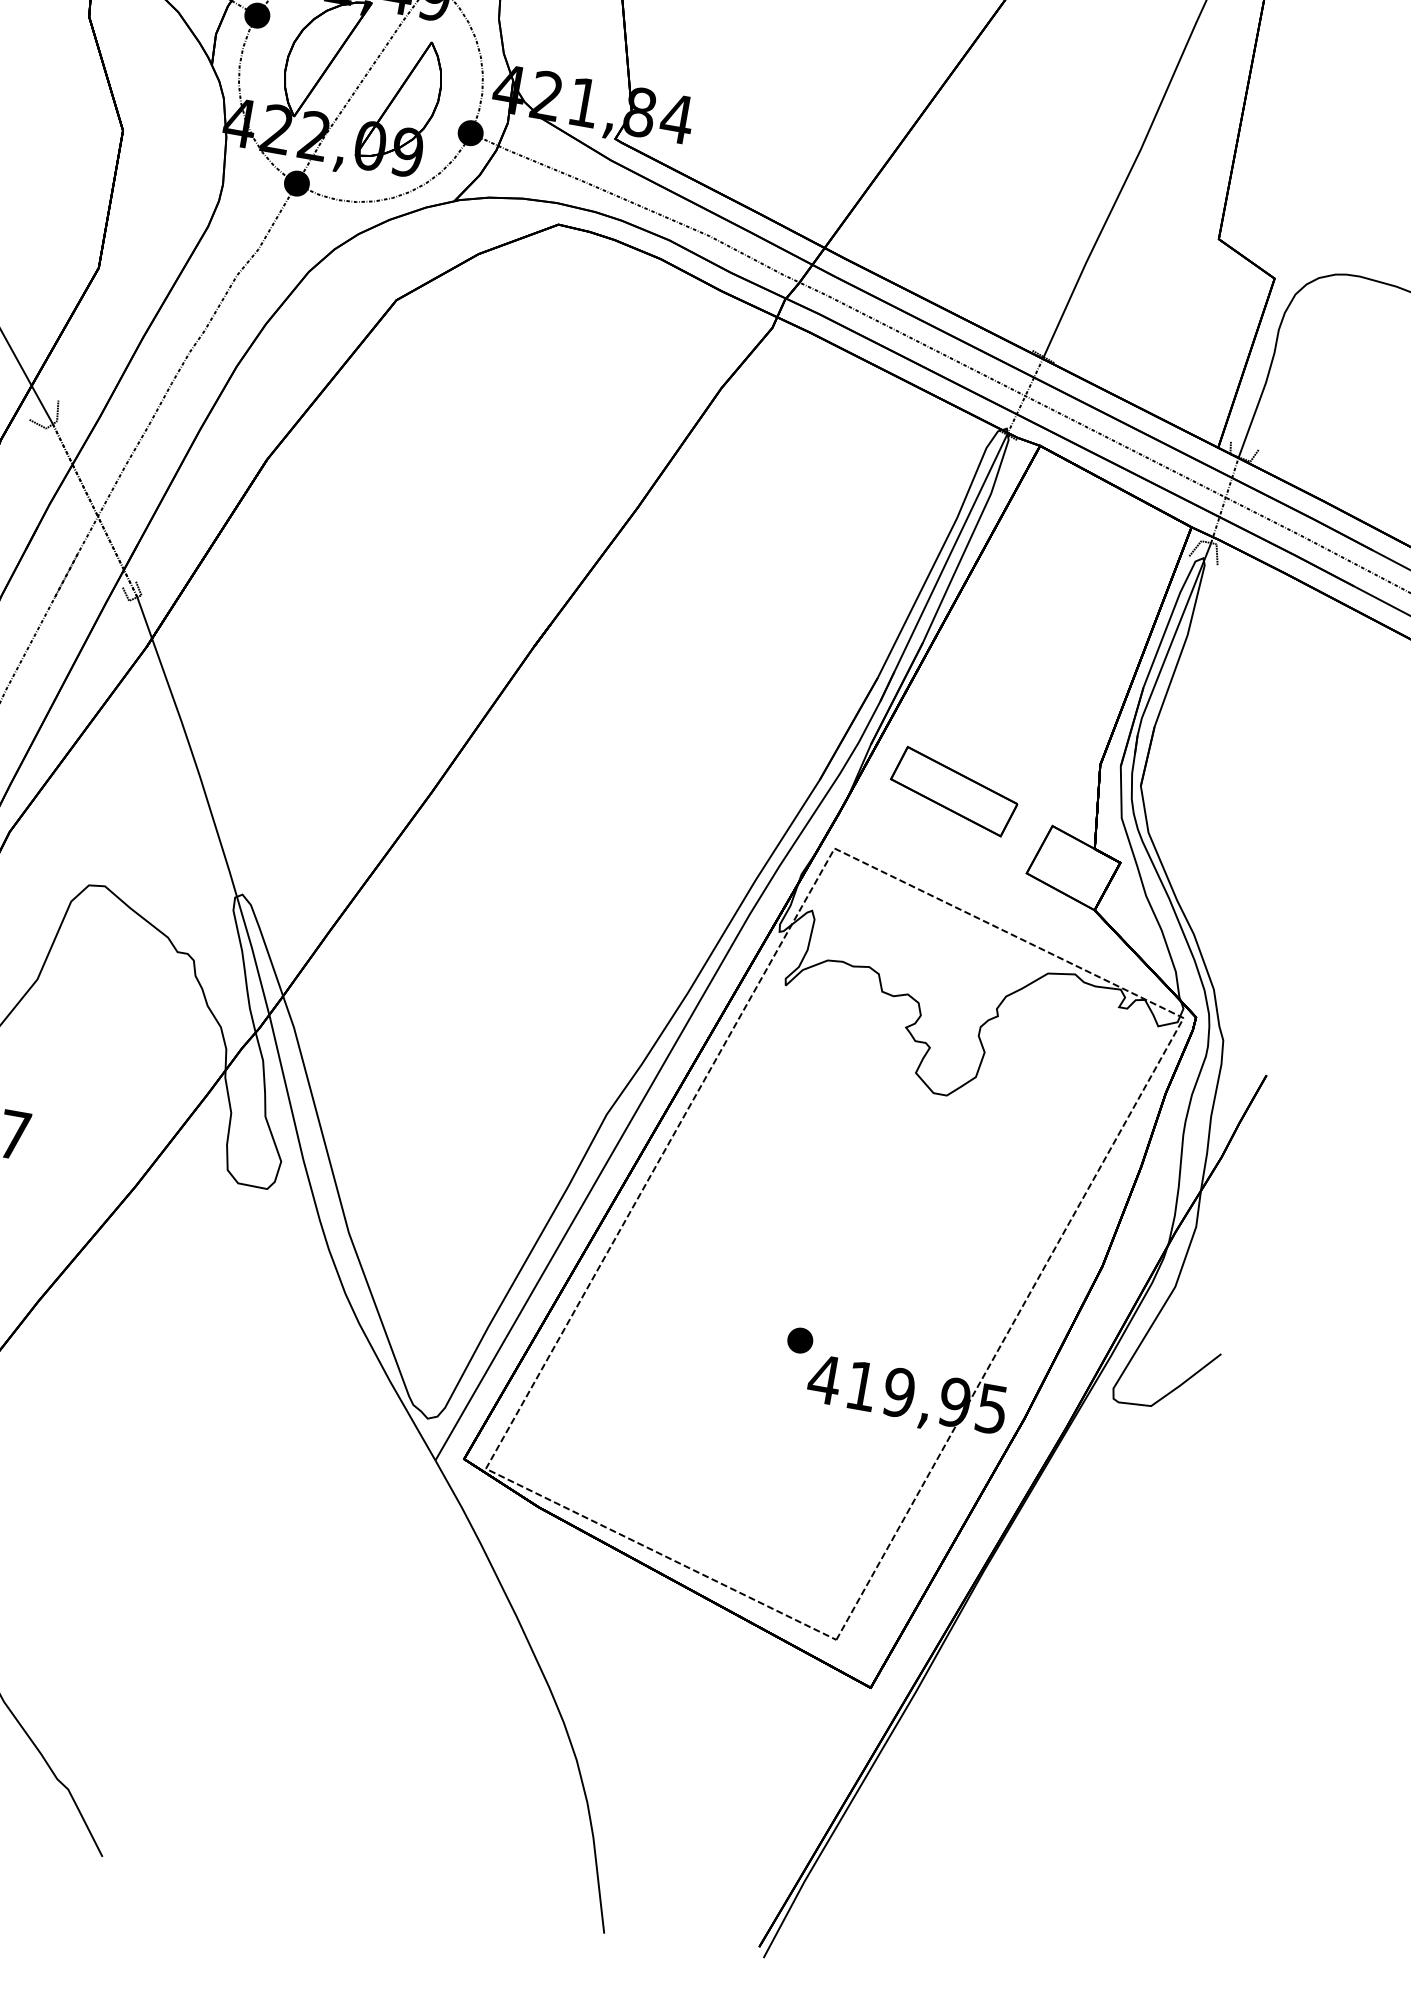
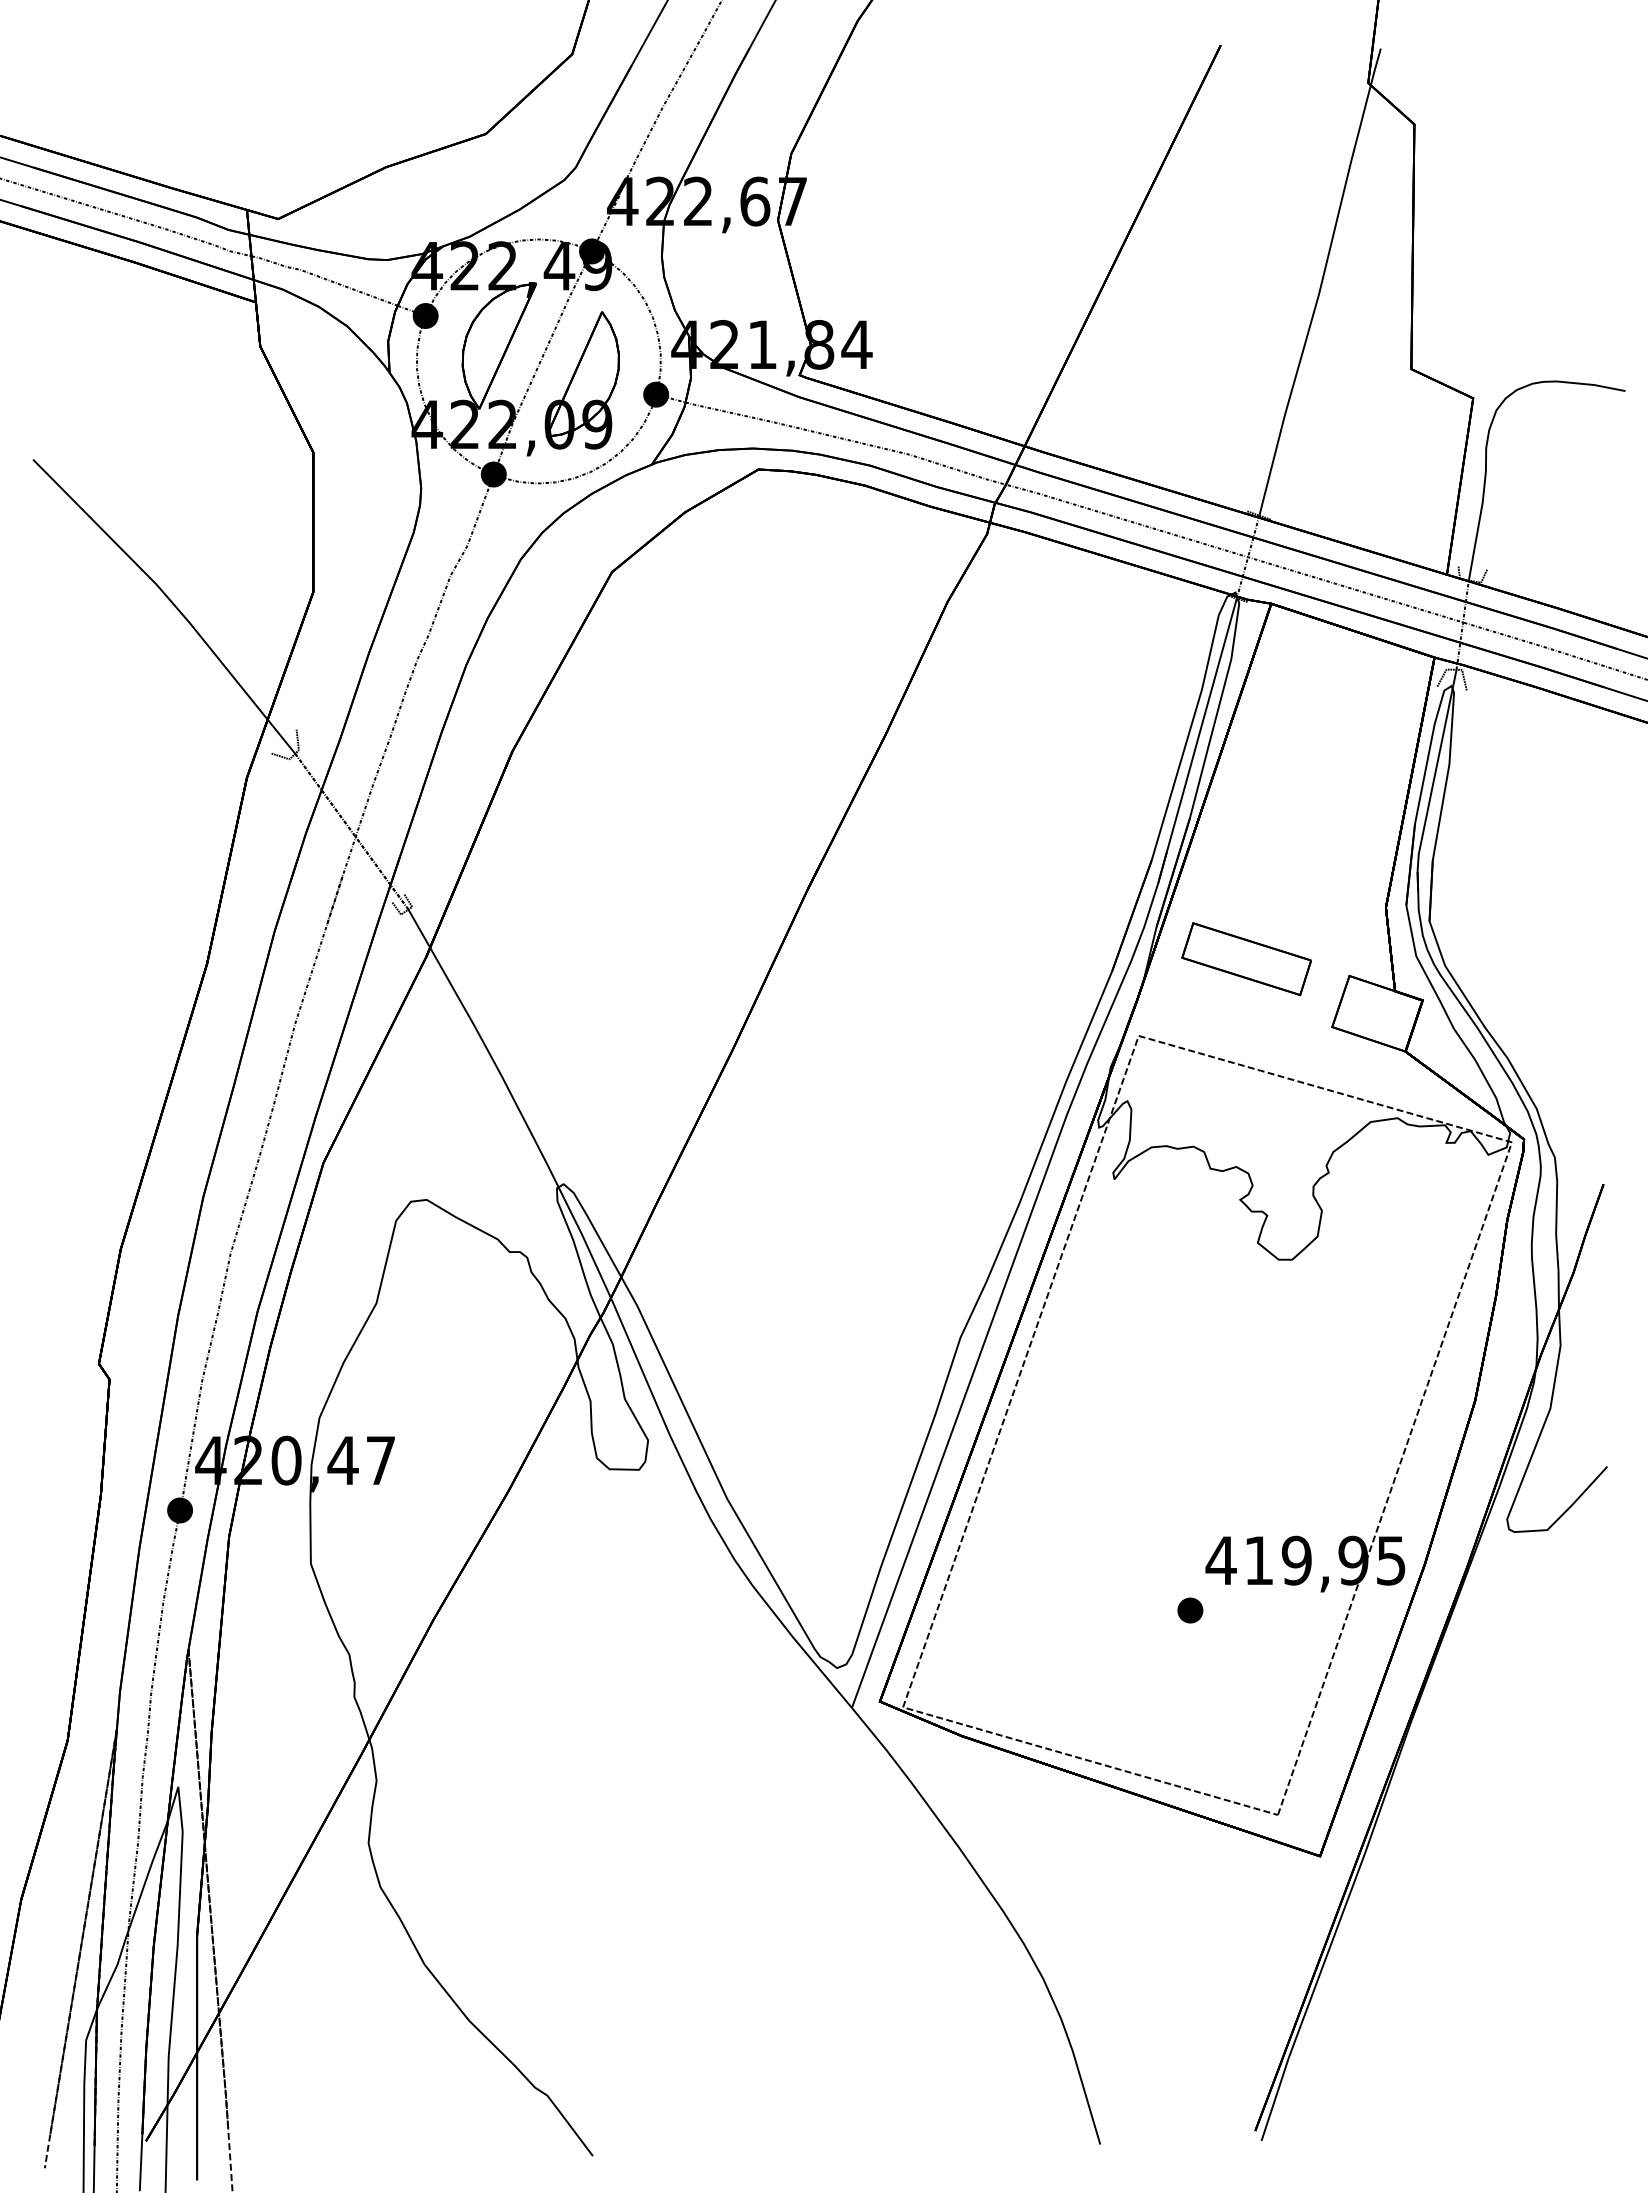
part: (800, 1340) -> (1190, 1610), moved

